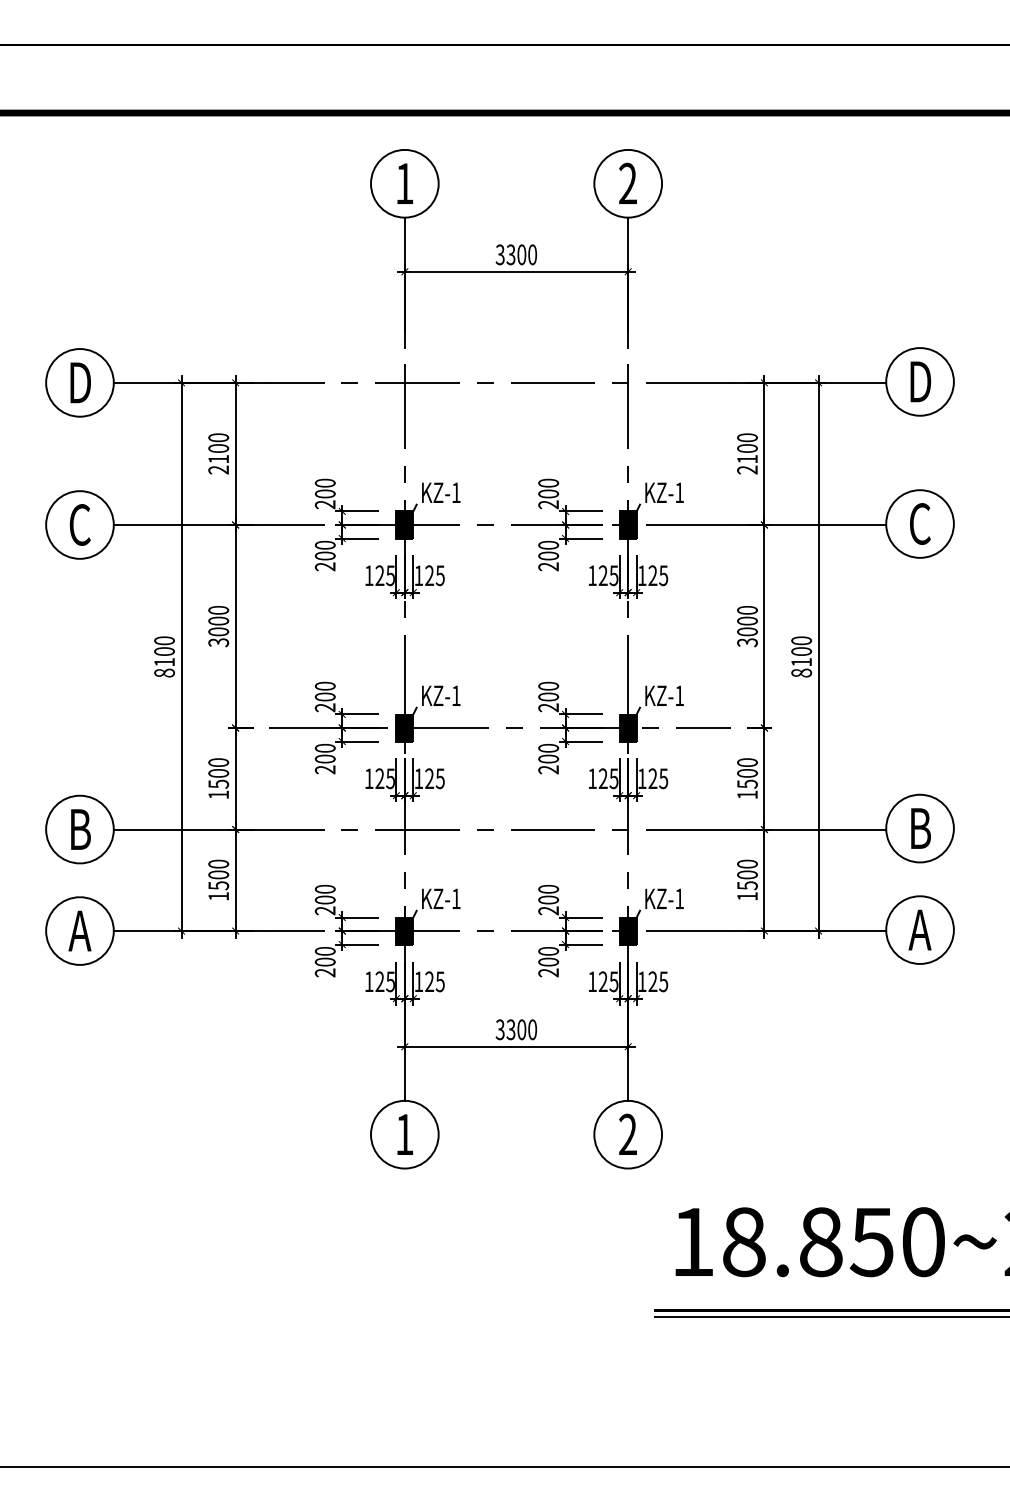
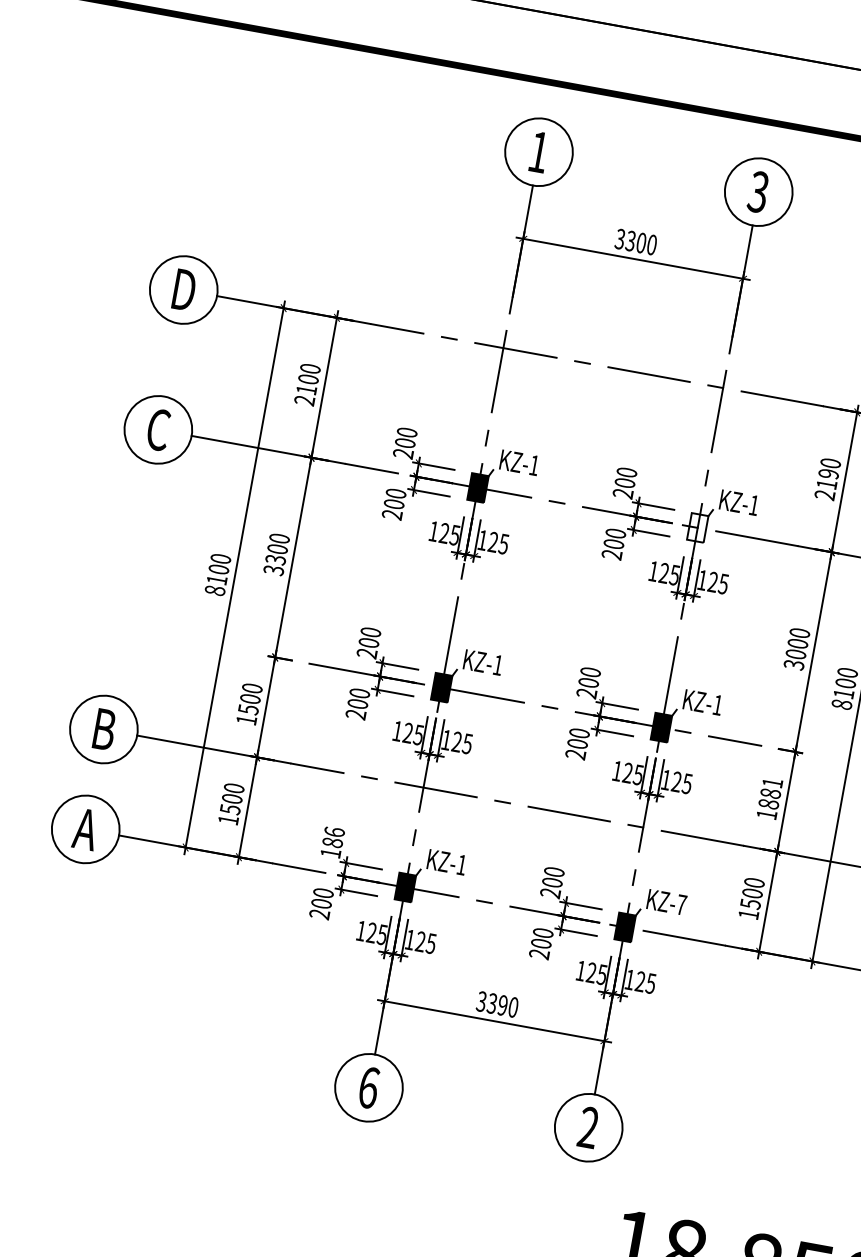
text: (627, 184) -> (757, 192), 2 -> 3
text: (747, 448) -> (828, 473), 2100 -> 2190
fill: (627, 524) -> (697, 527), removed
text: (218, 631) -> (275, 559), 3000 -> 3300
text: (747, 773) -> (770, 793), 1500 -> 1881
text: (679, 898) -> (681, 904), KZ-1 -> KZ-7
text: (324, 899) -> (331, 842), 200 -> 186
text: (521, 1029) -> (502, 1005), 3300 -> 3390
text: (404, 1134) -> (368, 1087), 1 -> 6

